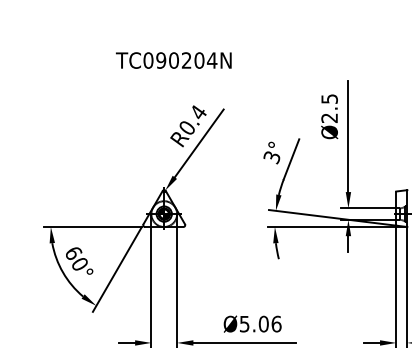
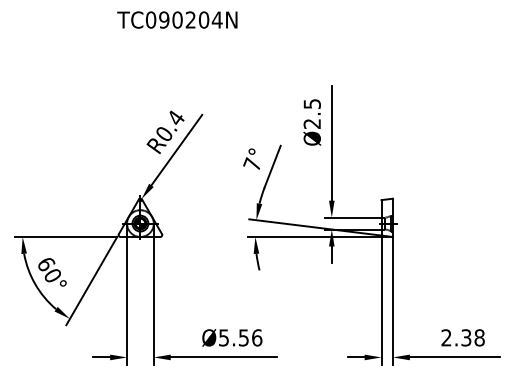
text: (173, 60) -> (177, 19), moved
text: (271, 157) -> (251, 164), 3° -> 7°
text: (263, 323) -> (243, 337), Ø5.06 -> Ø5.56

